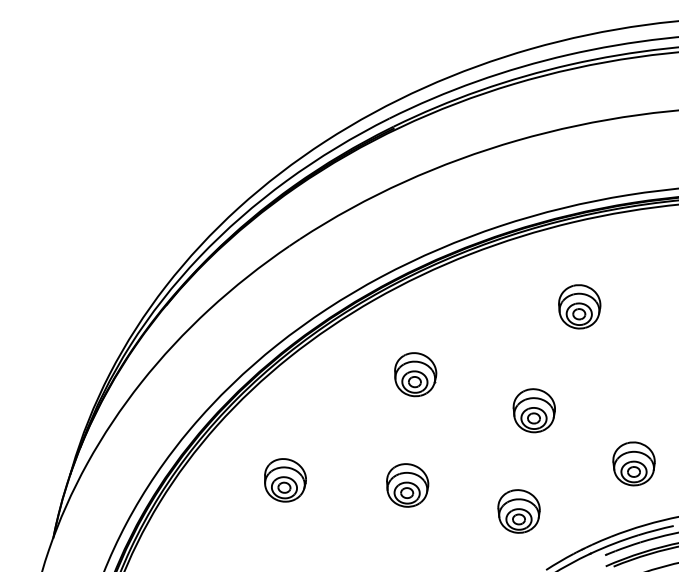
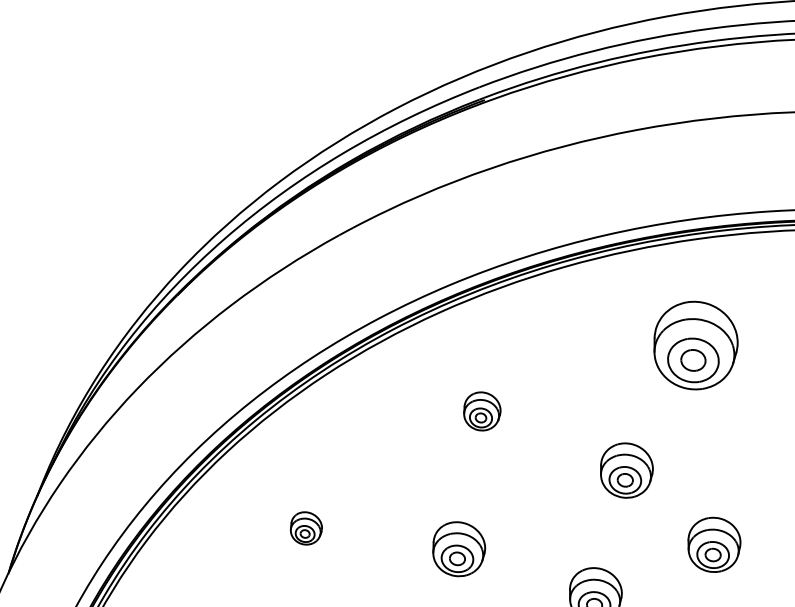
part: (579, 306) -> (695, 345), size x1.6
part: (415, 374) -> (481, 411), size x0.7
part: (633, 463) -> (713, 544), moved
part: (285, 480) -> (306, 528), size x0.6

